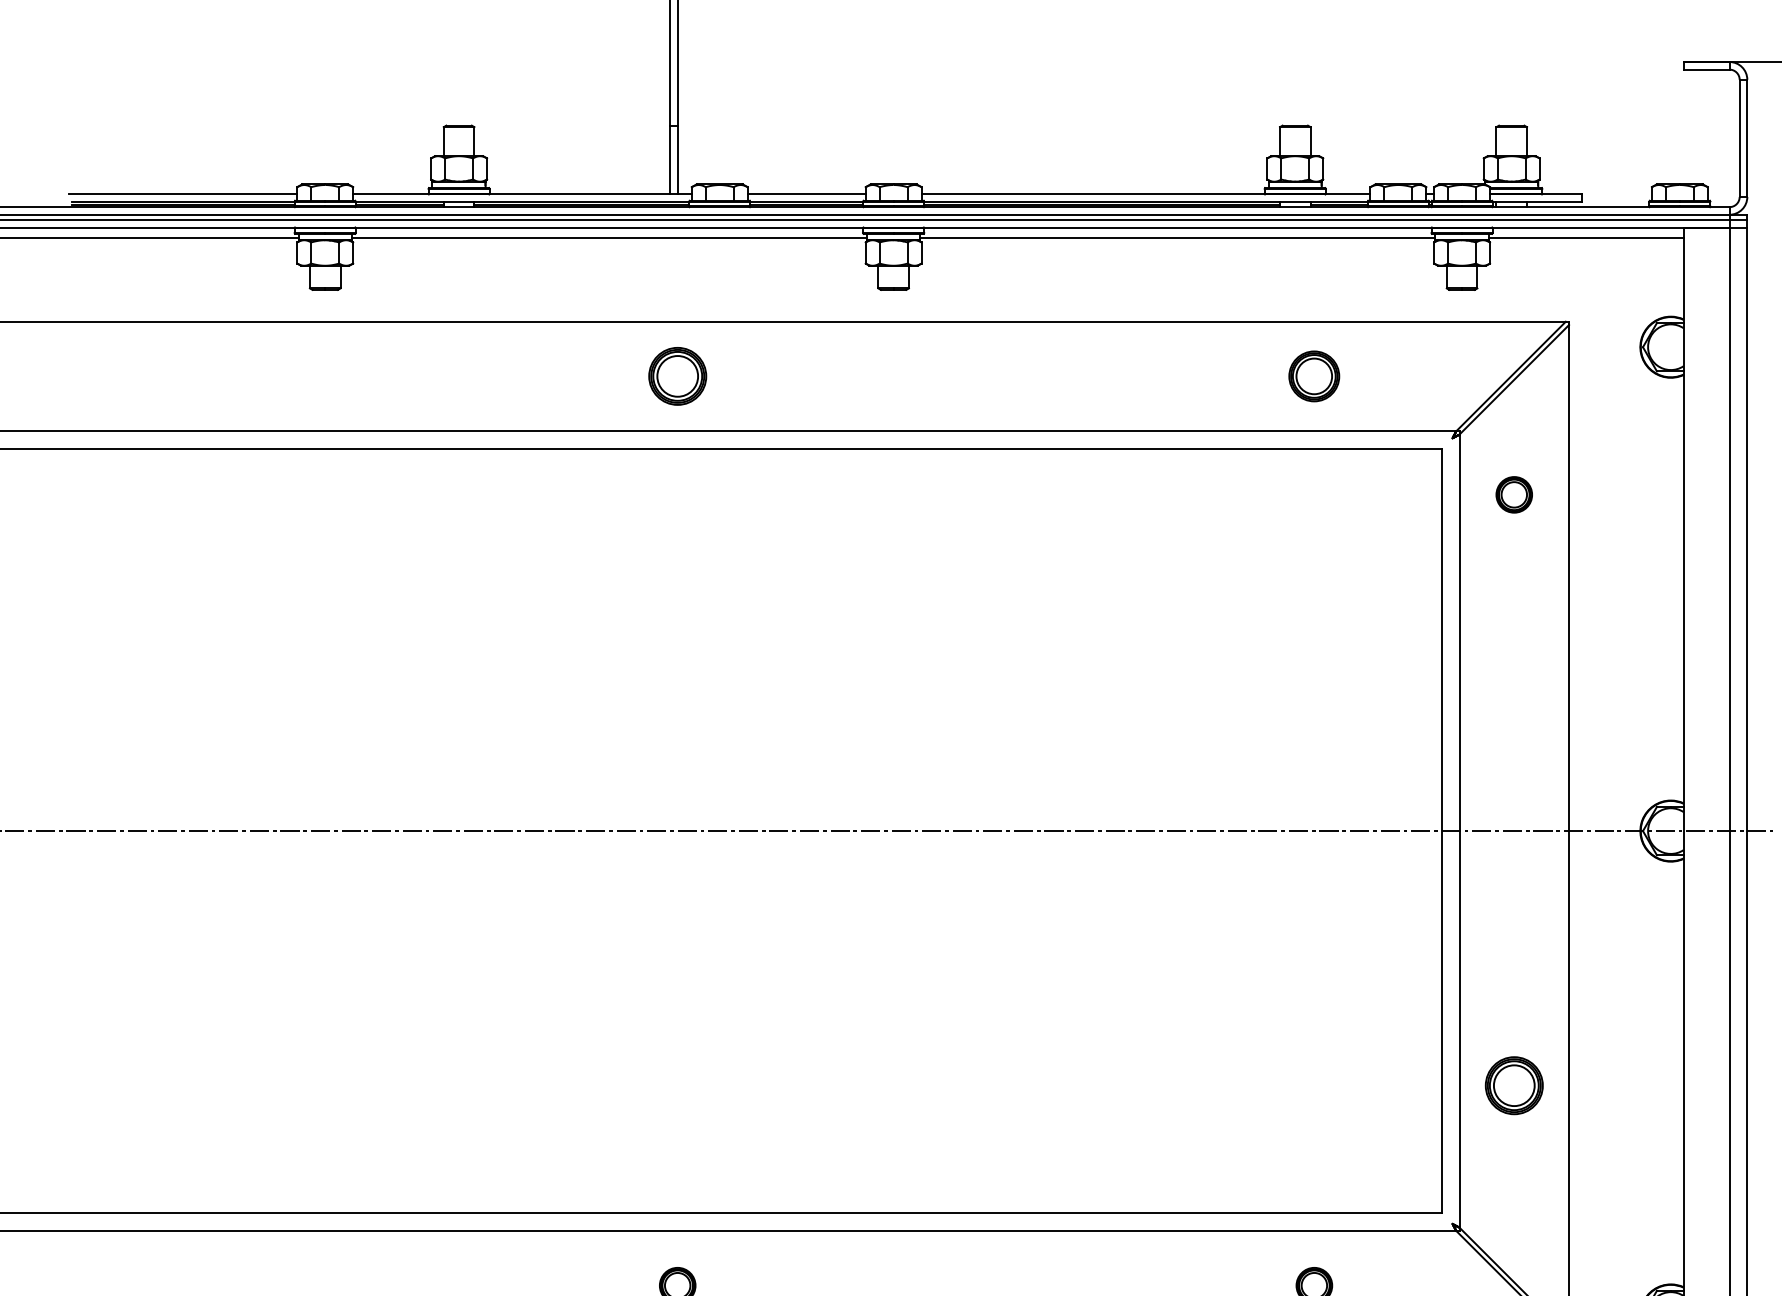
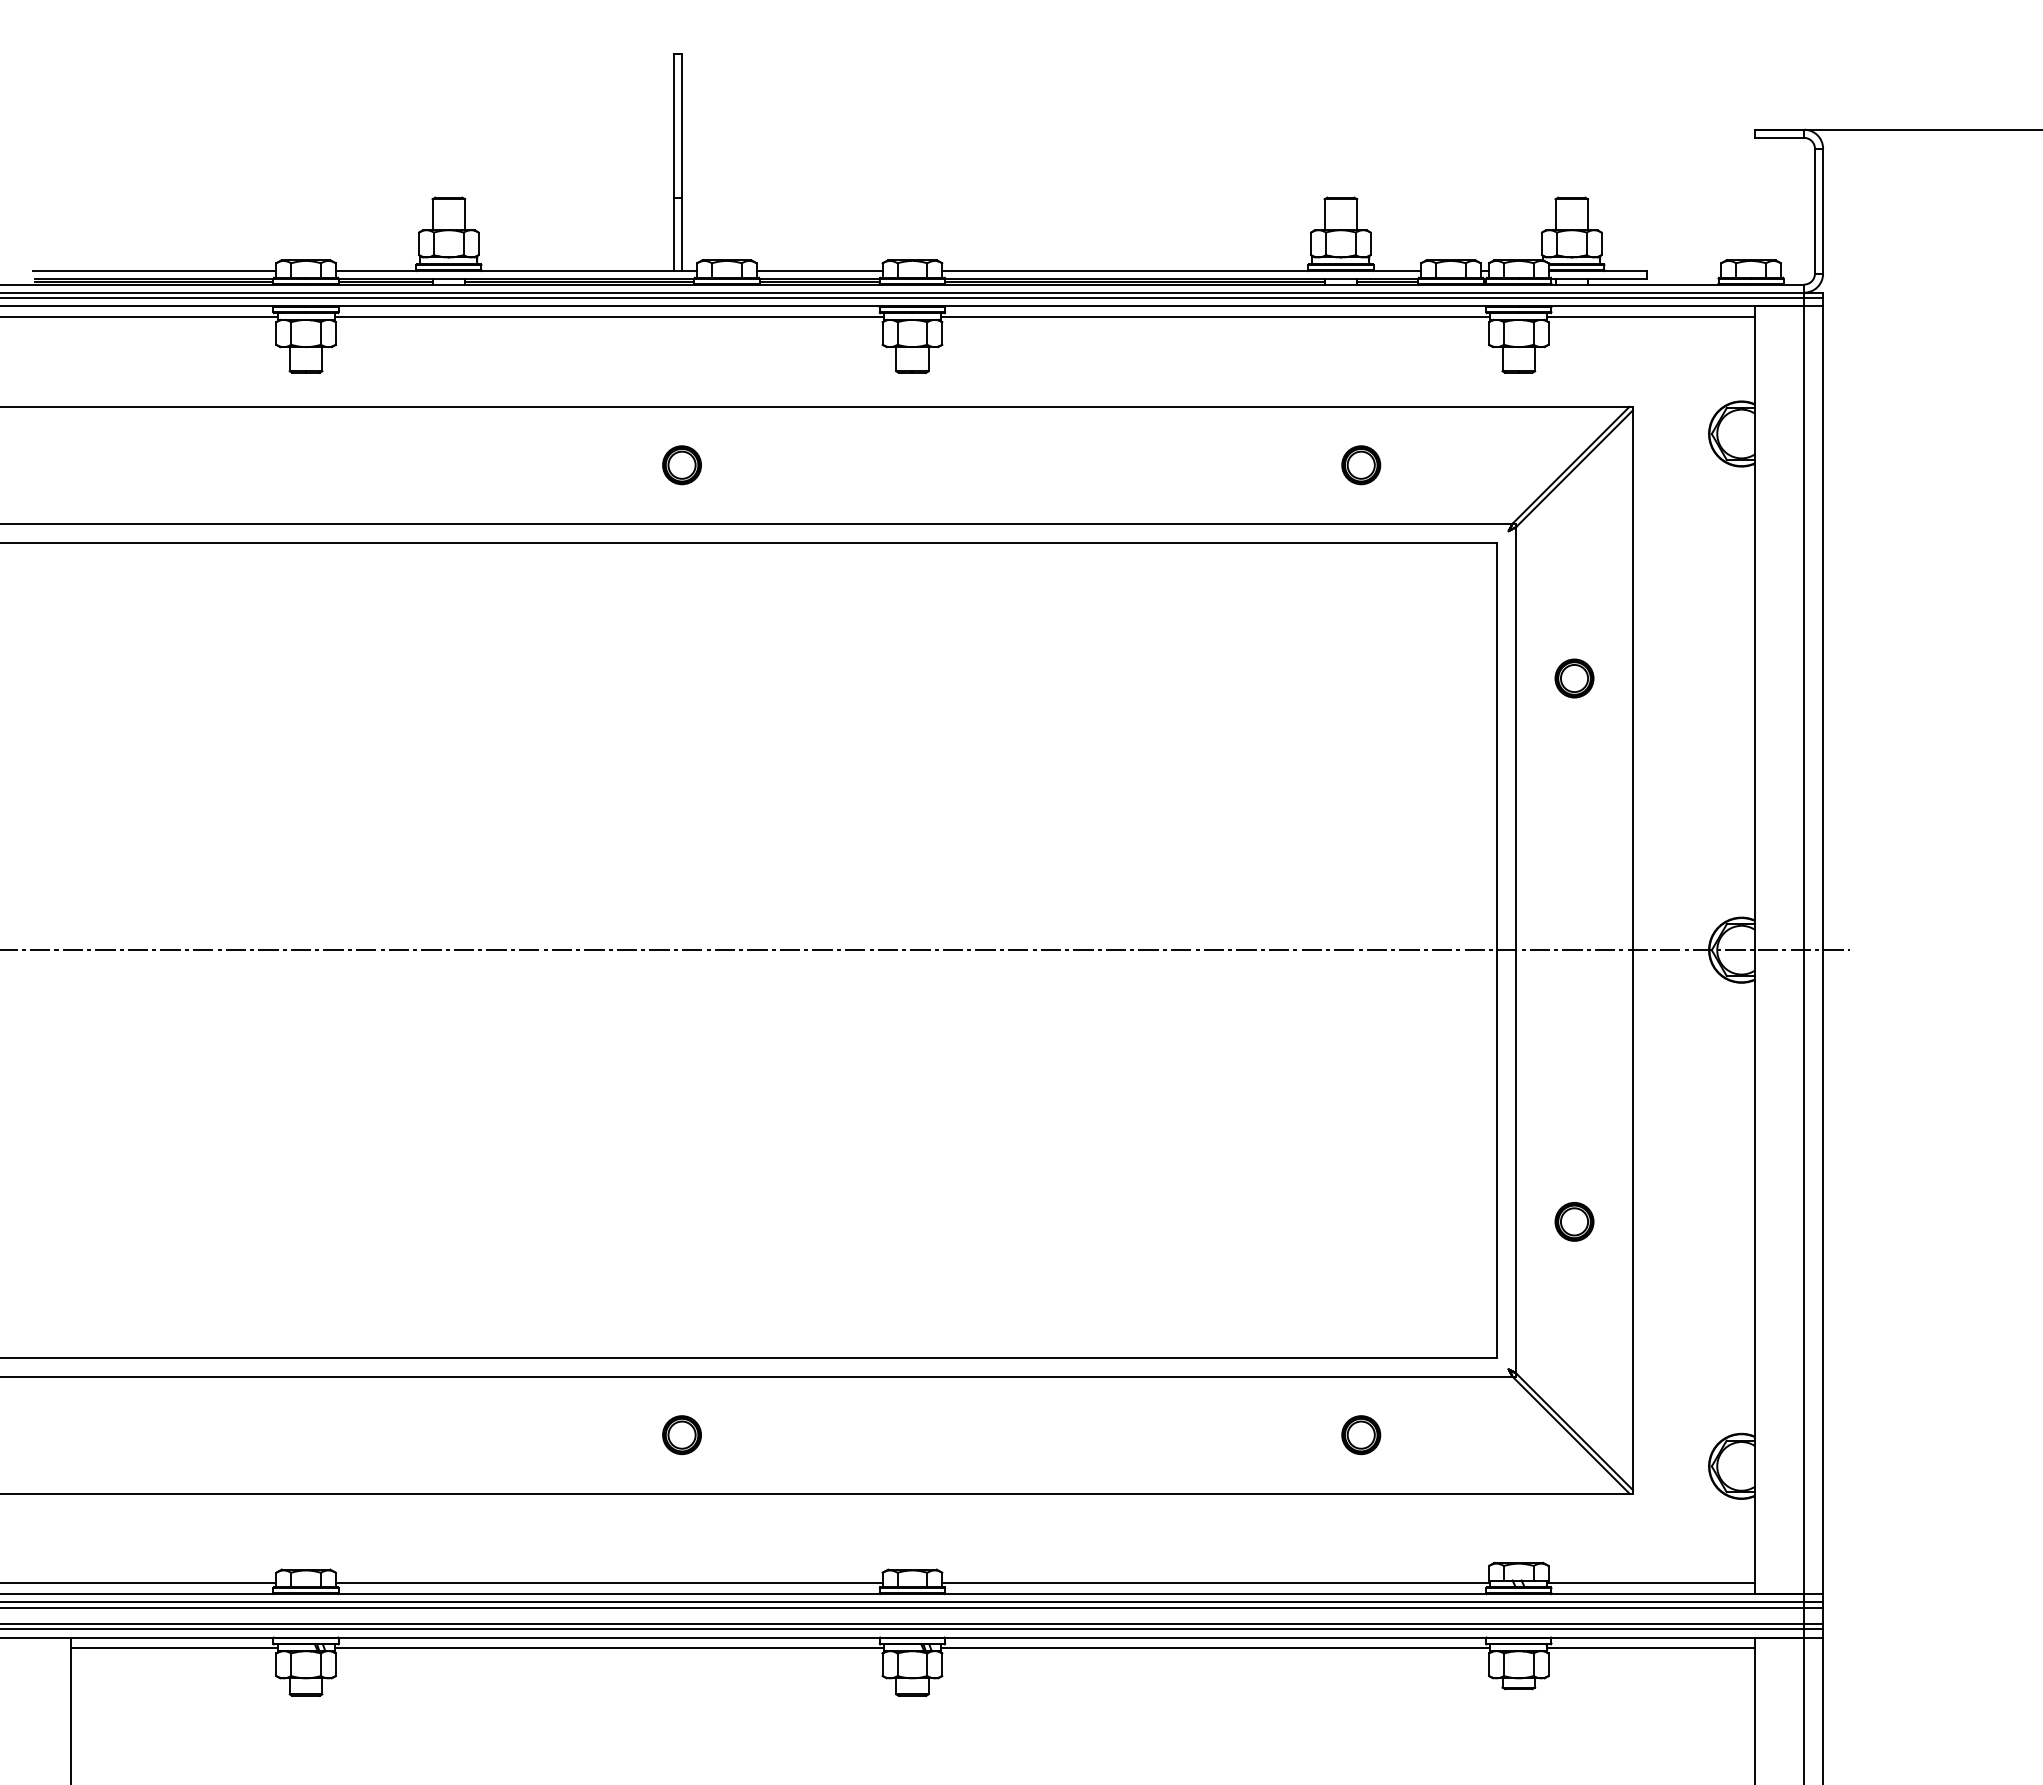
part: (677, 376) -> (681, 465), size x0.62
part: (1314, 376) -> (1361, 465), size x0.71
part: (1514, 494) -> (1574, 678), moved
part: (1514, 1085) -> (1574, 1221), size x0.62

